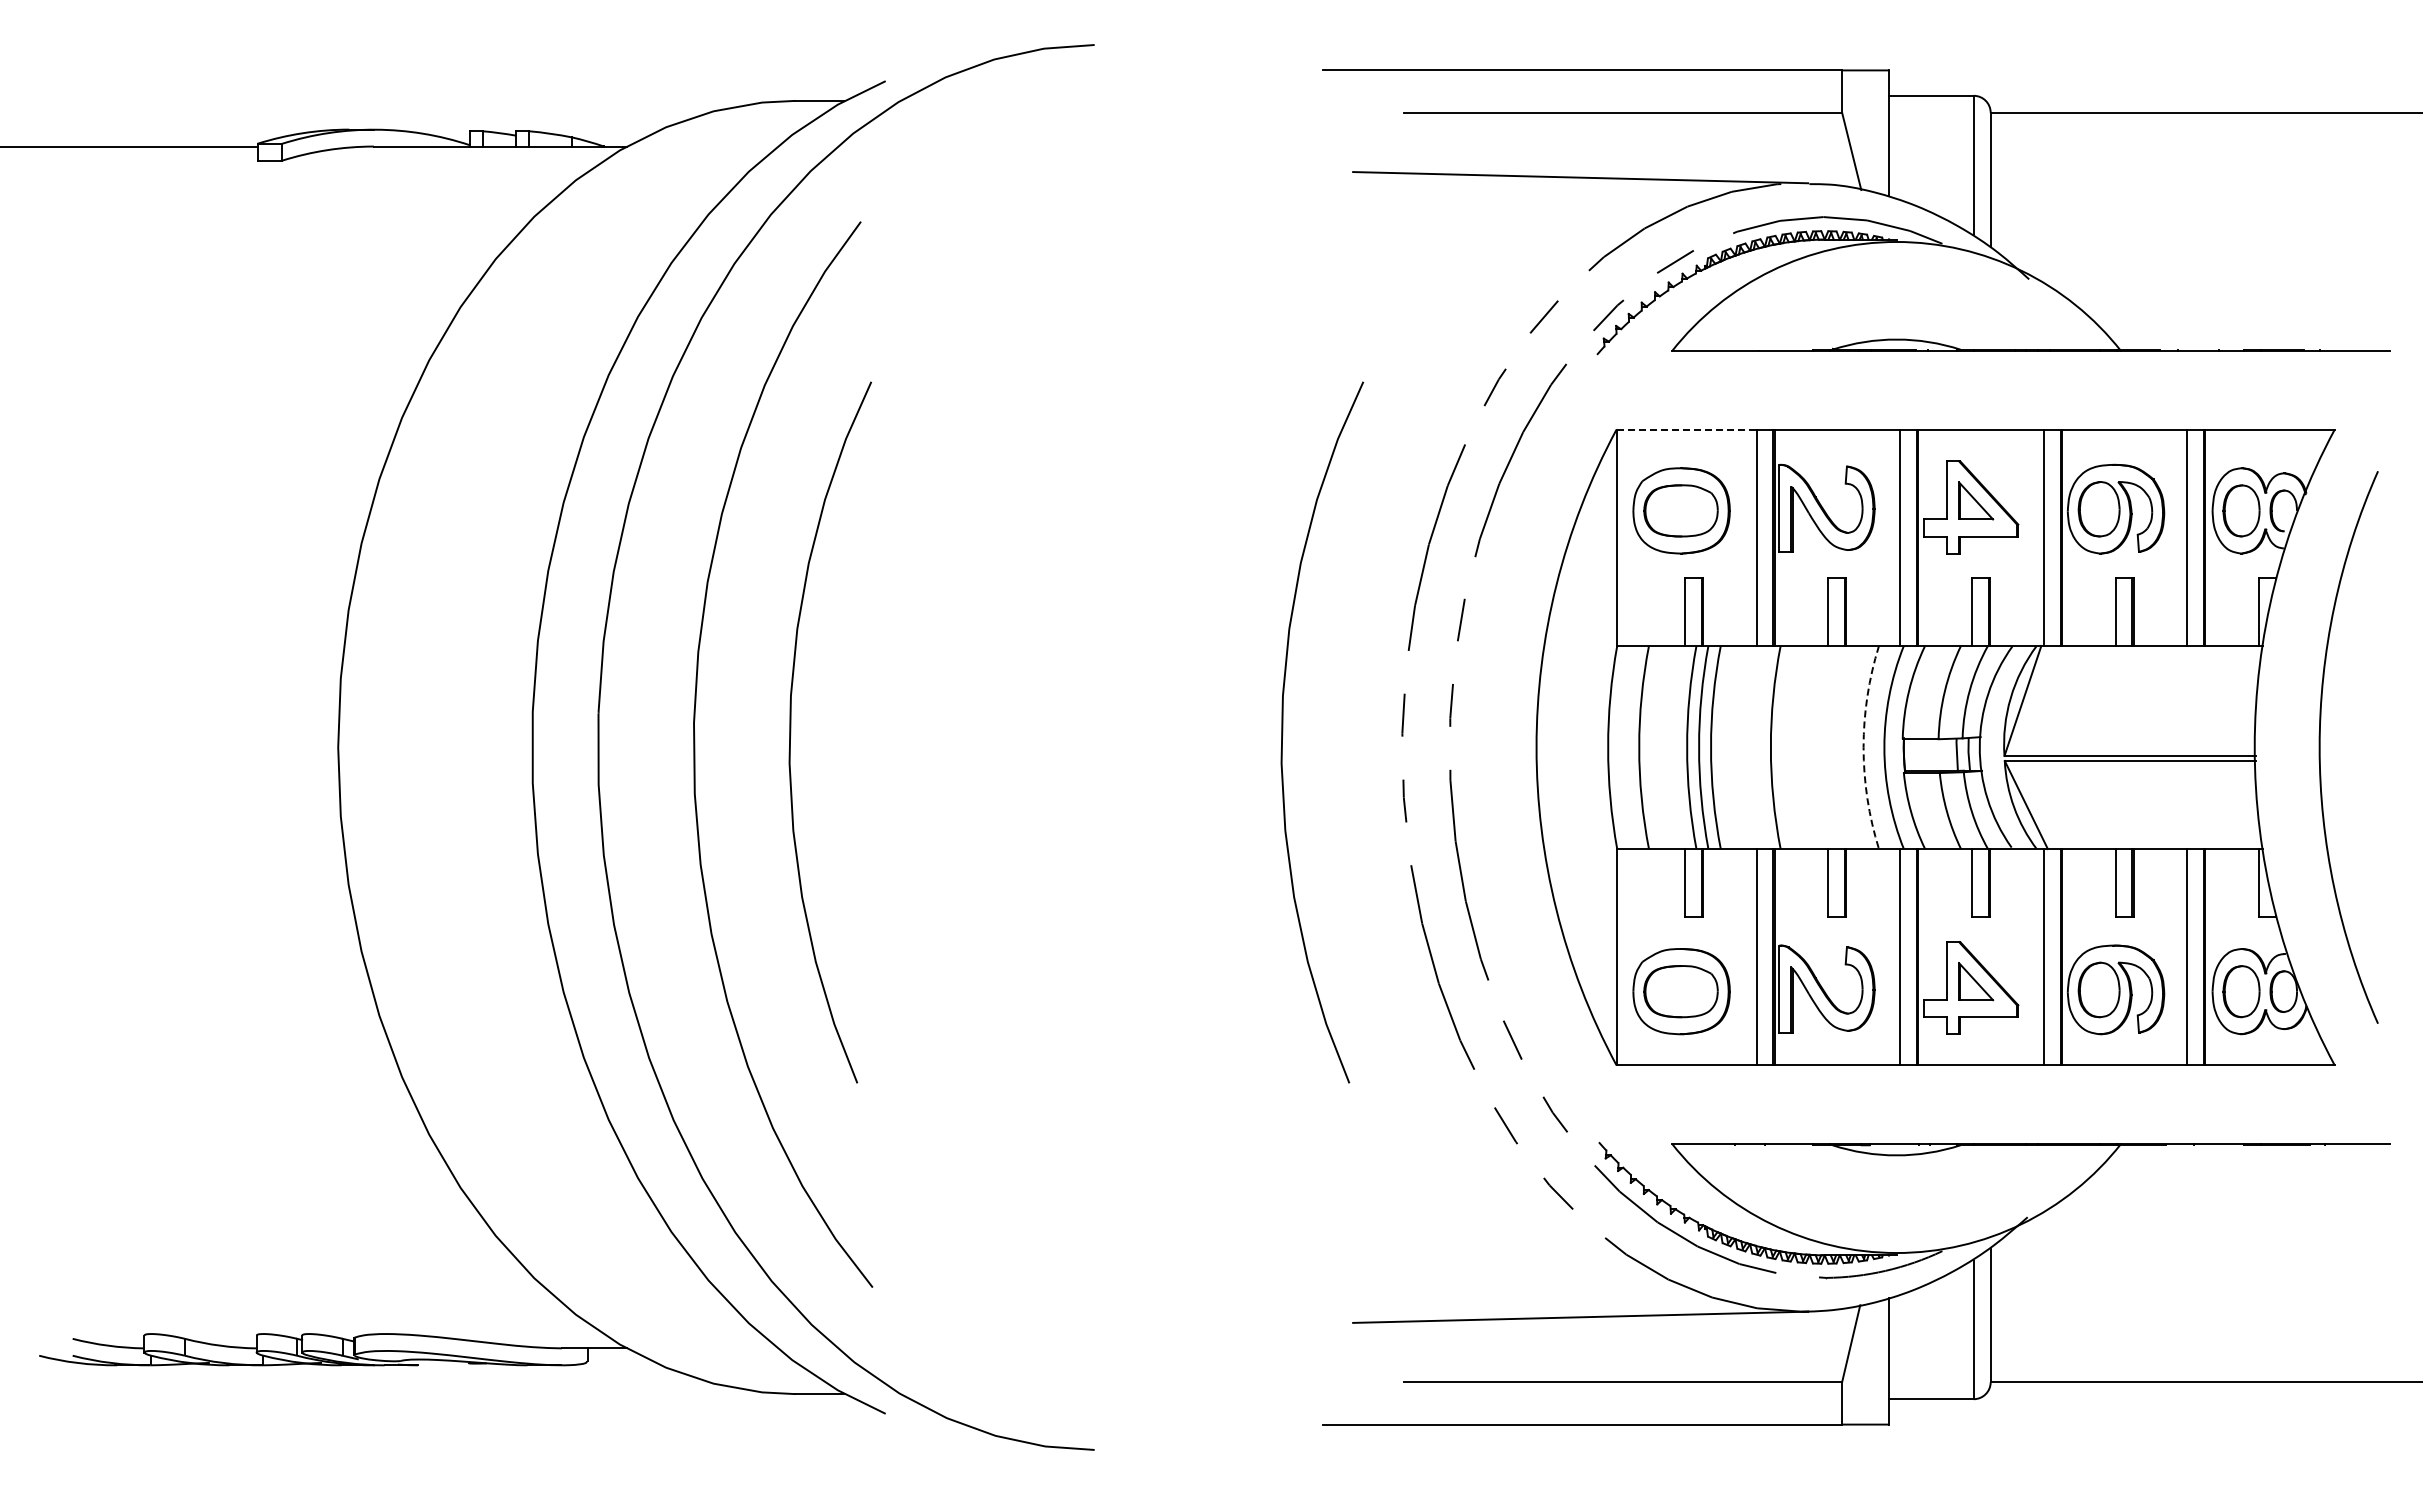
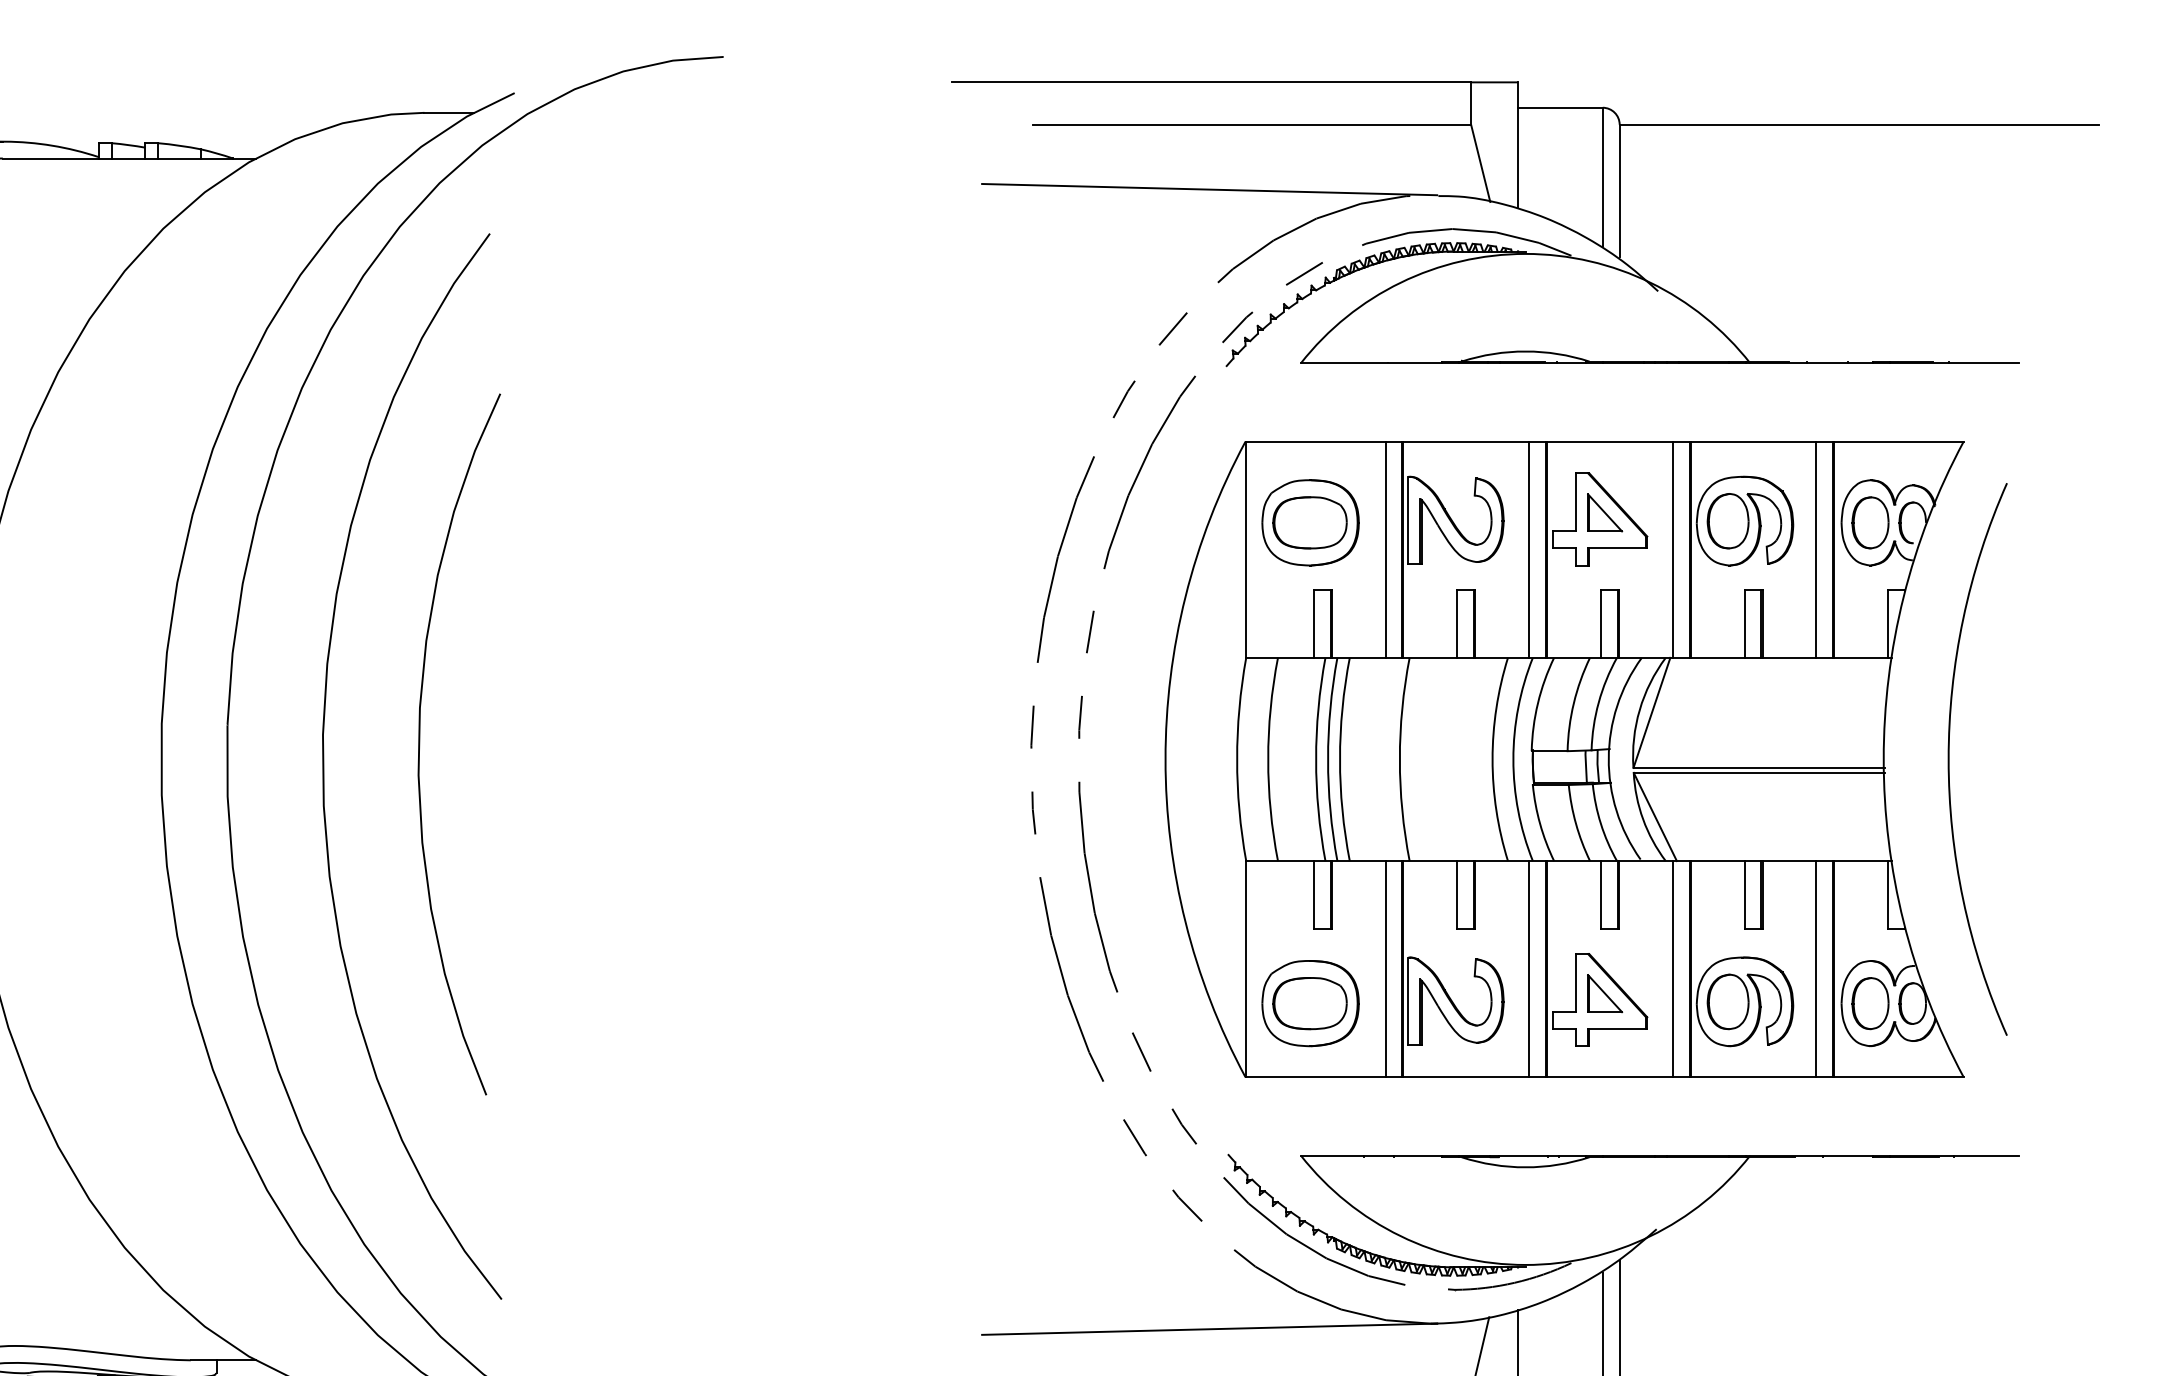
line: (1687, 429) -> (1316, 441), dashed -> solid
curve: (1283, 732) -> (912, 744), removed
arc: (1863, 747) -> (1492, 759), dashed -> solid

